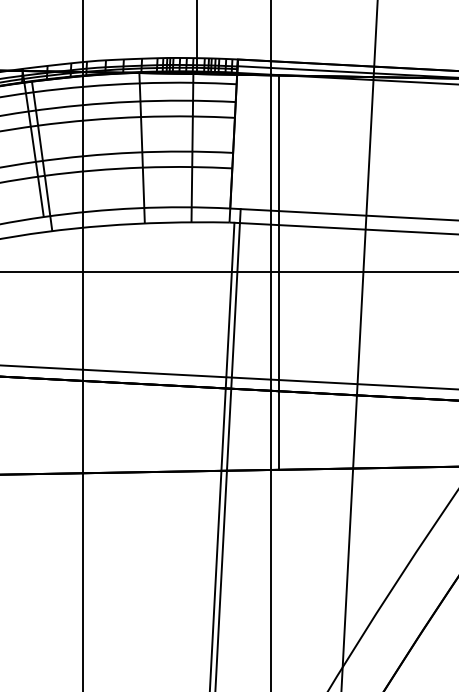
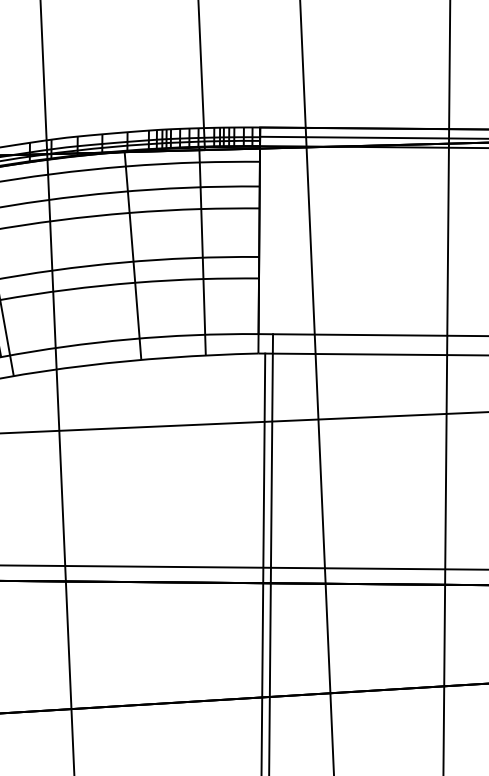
line: (278, 272) -> (329, 419), removed

